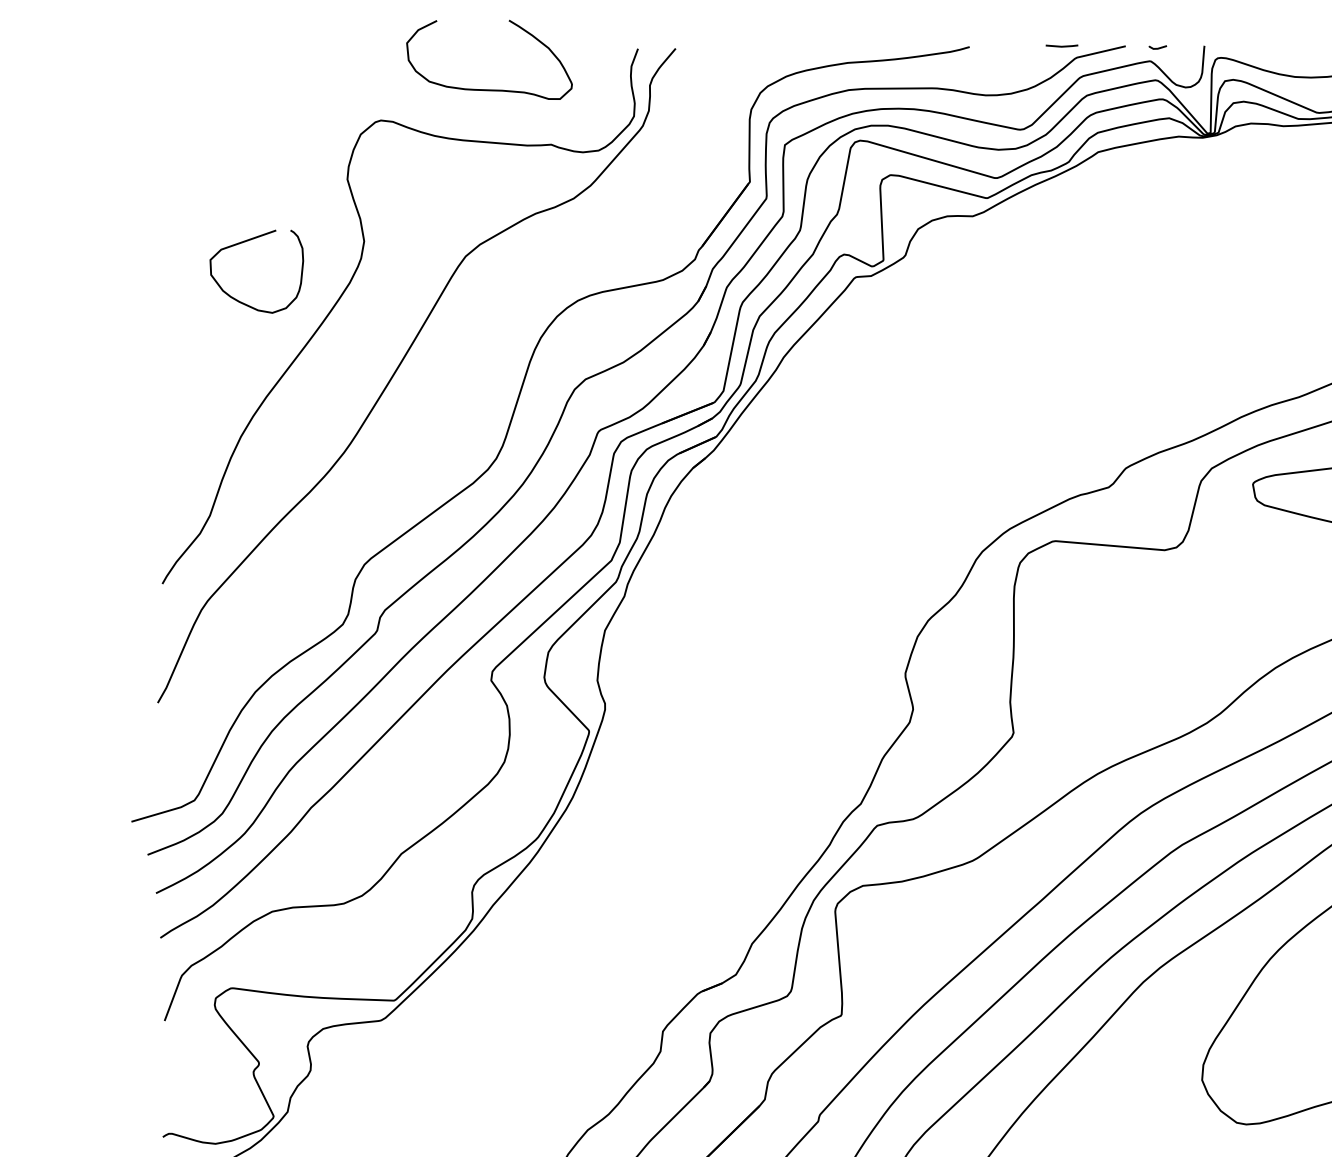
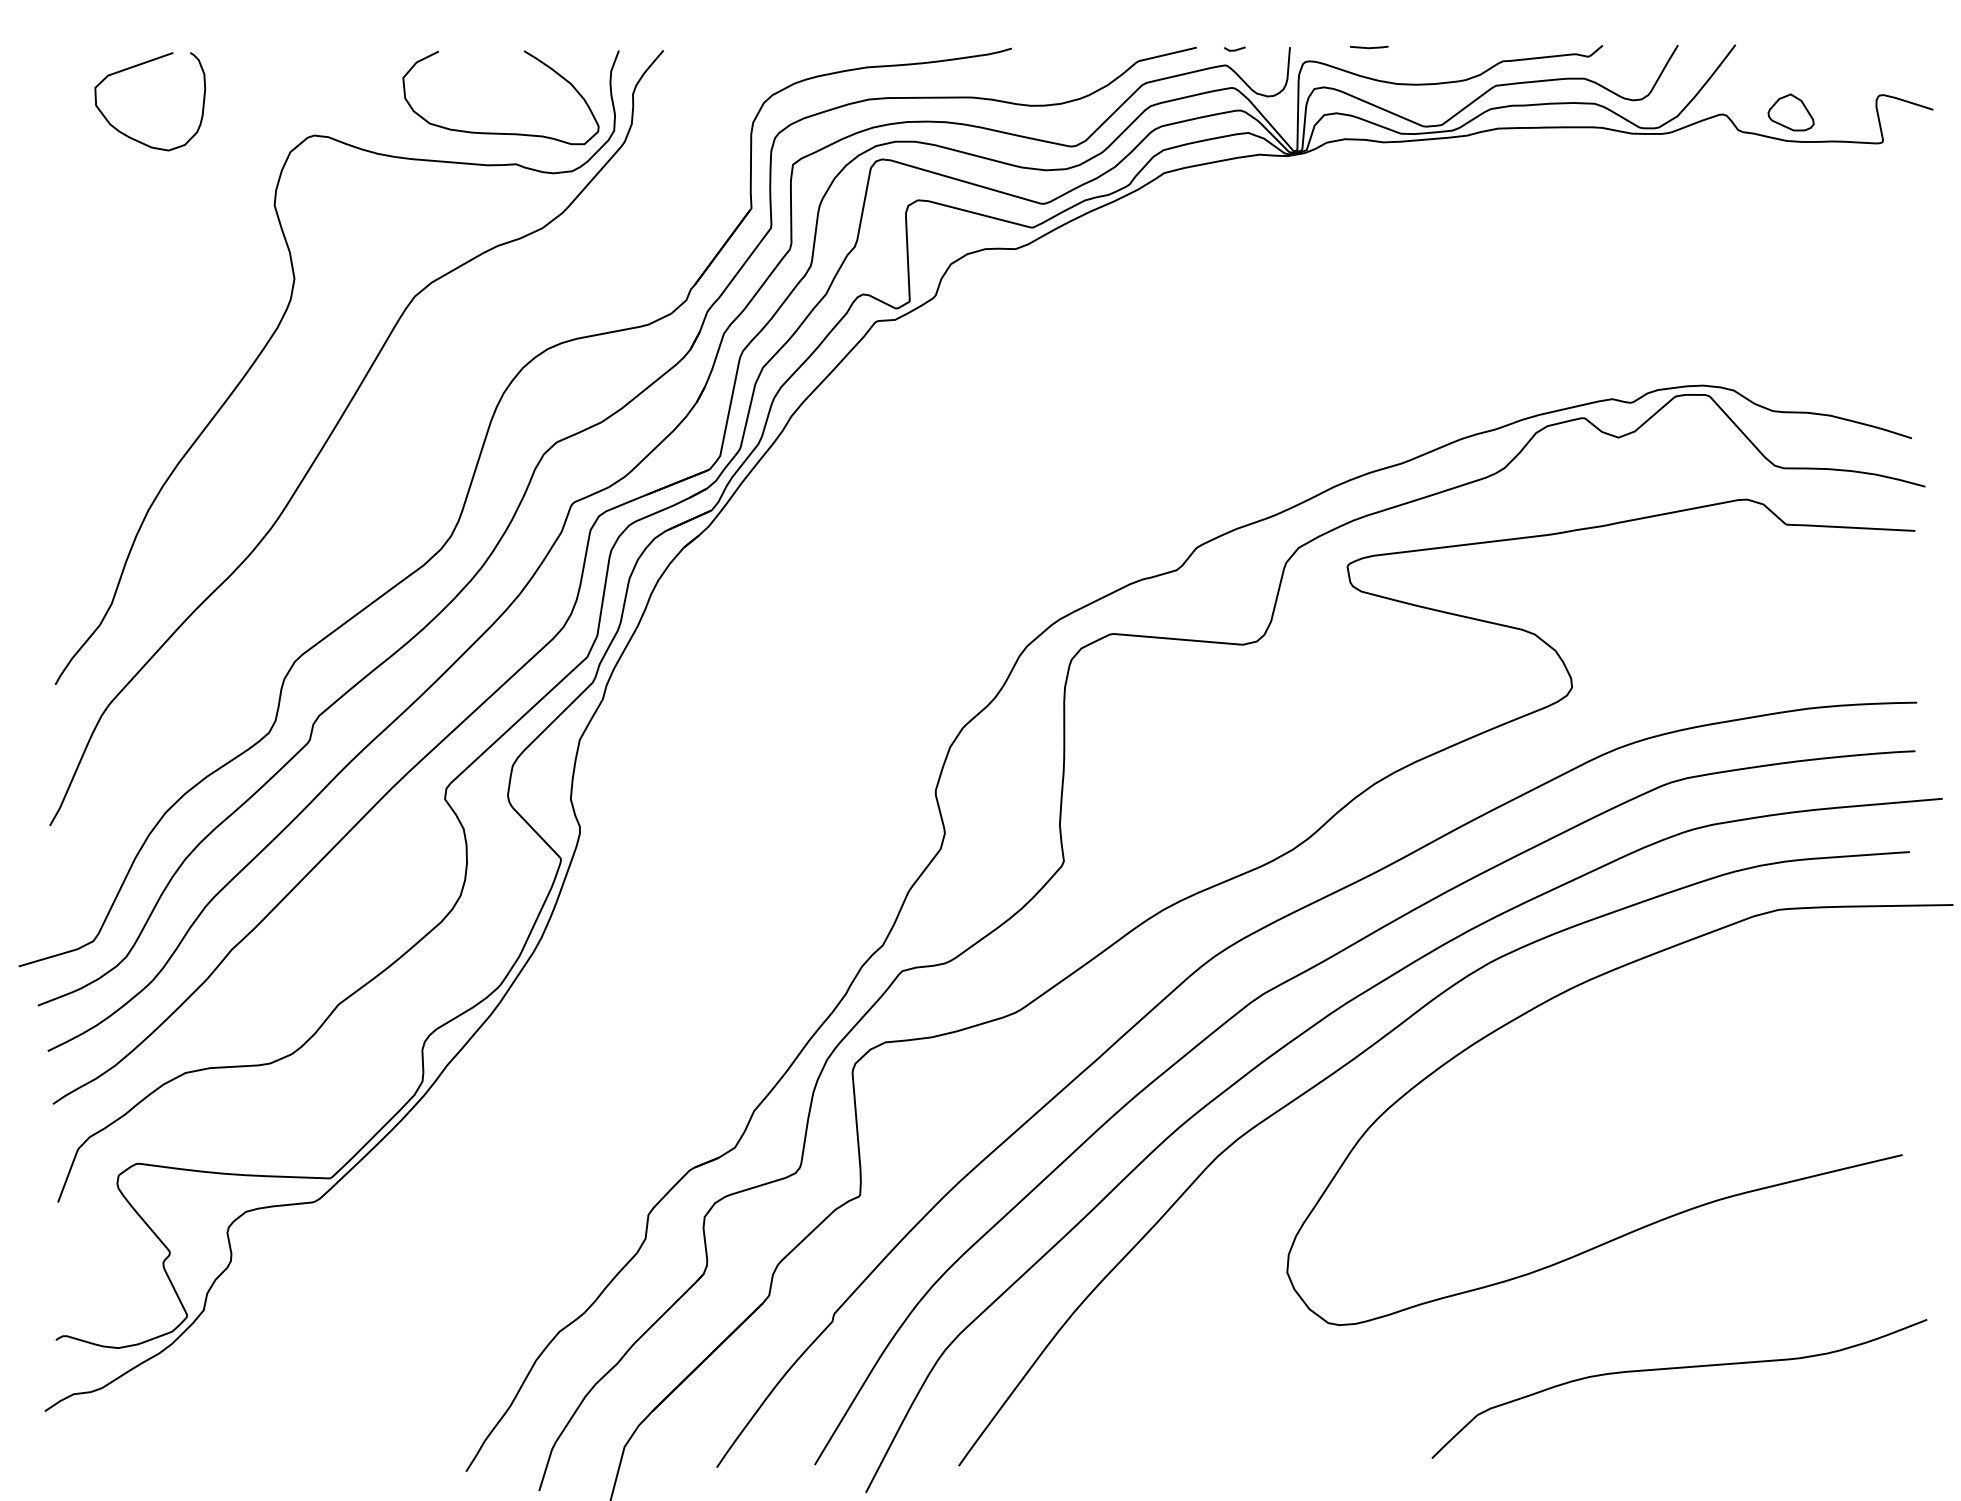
line: (1062, 46) -> (1369, 47), moved
curve: (489, 89) -> (500, 132), moved
curve: (246, 241) -> (137, 66), moved

